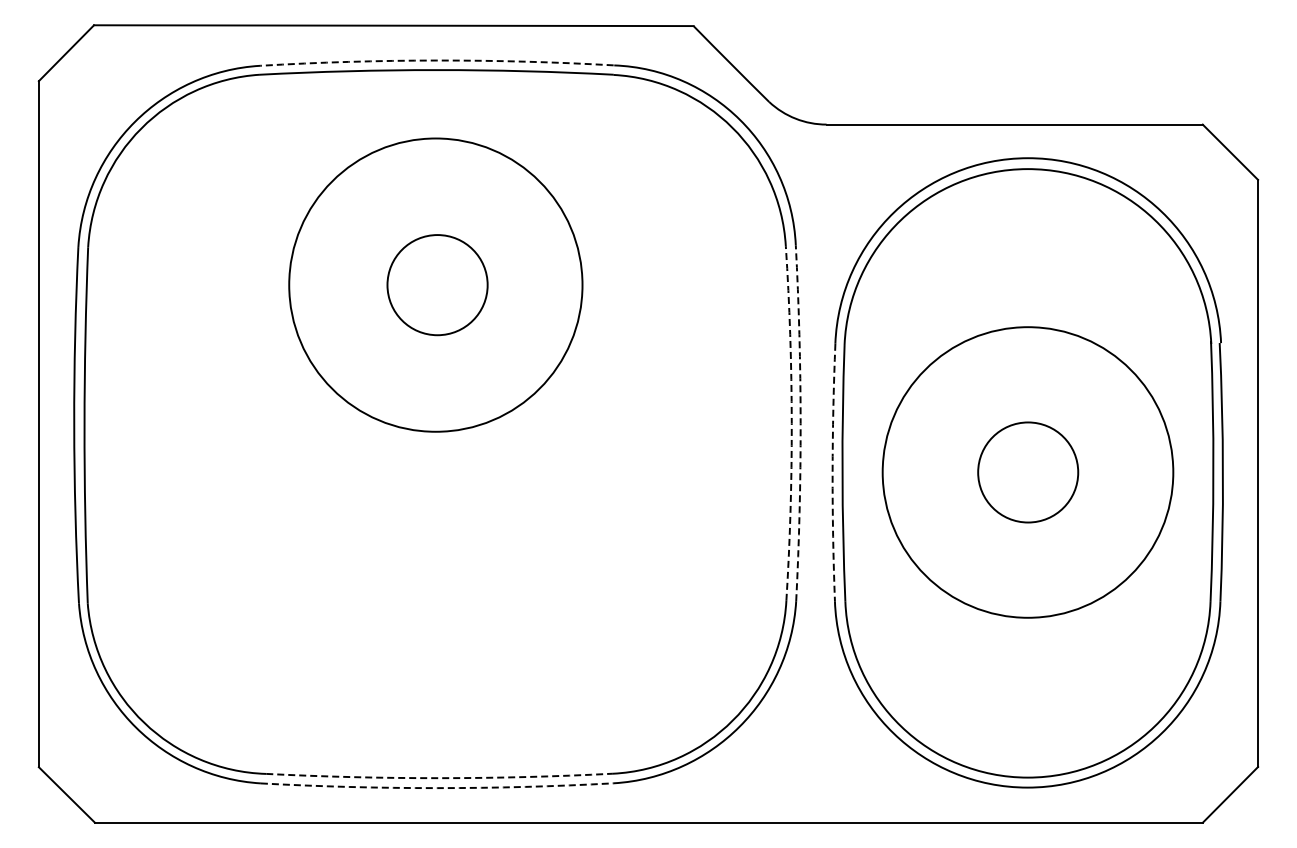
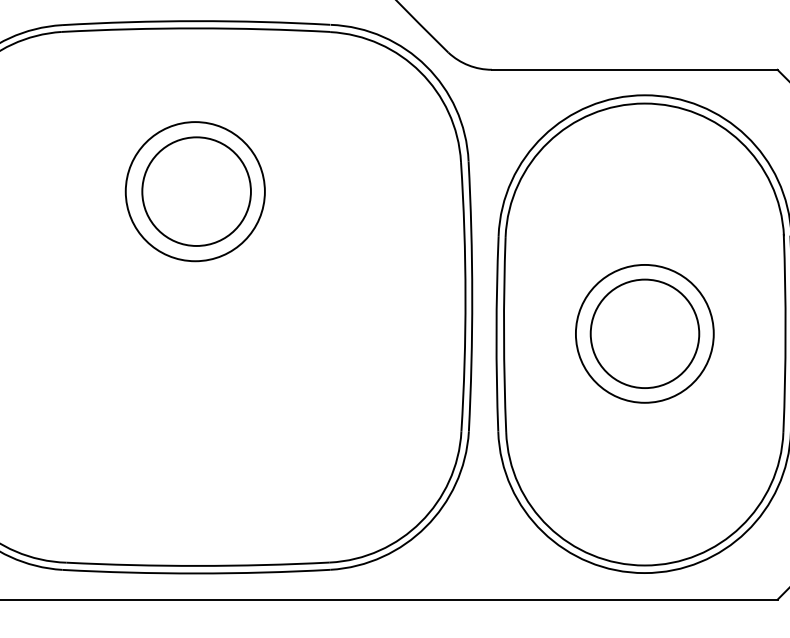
arc: (436, 60) -> (195, 21), dashed -> solid
circle: (435, 284) -> (195, 191), size x0.62
circle: (437, 284) -> (196, 191), size x1.43
arc: (791, 423) -> (465, 296), dashed -> solid
arc: (800, 423) -> (472, 296), dashed -> solid
arc: (832, 472) -> (496, 333), dashed -> solid
circle: (1027, 472) -> (644, 333), size x0.62
circle: (1027, 472) -> (644, 333), size x1.43
arc: (439, 778) -> (198, 566), dashed -> solid
arc: (437, 788) -> (196, 573), dashed -> solid

